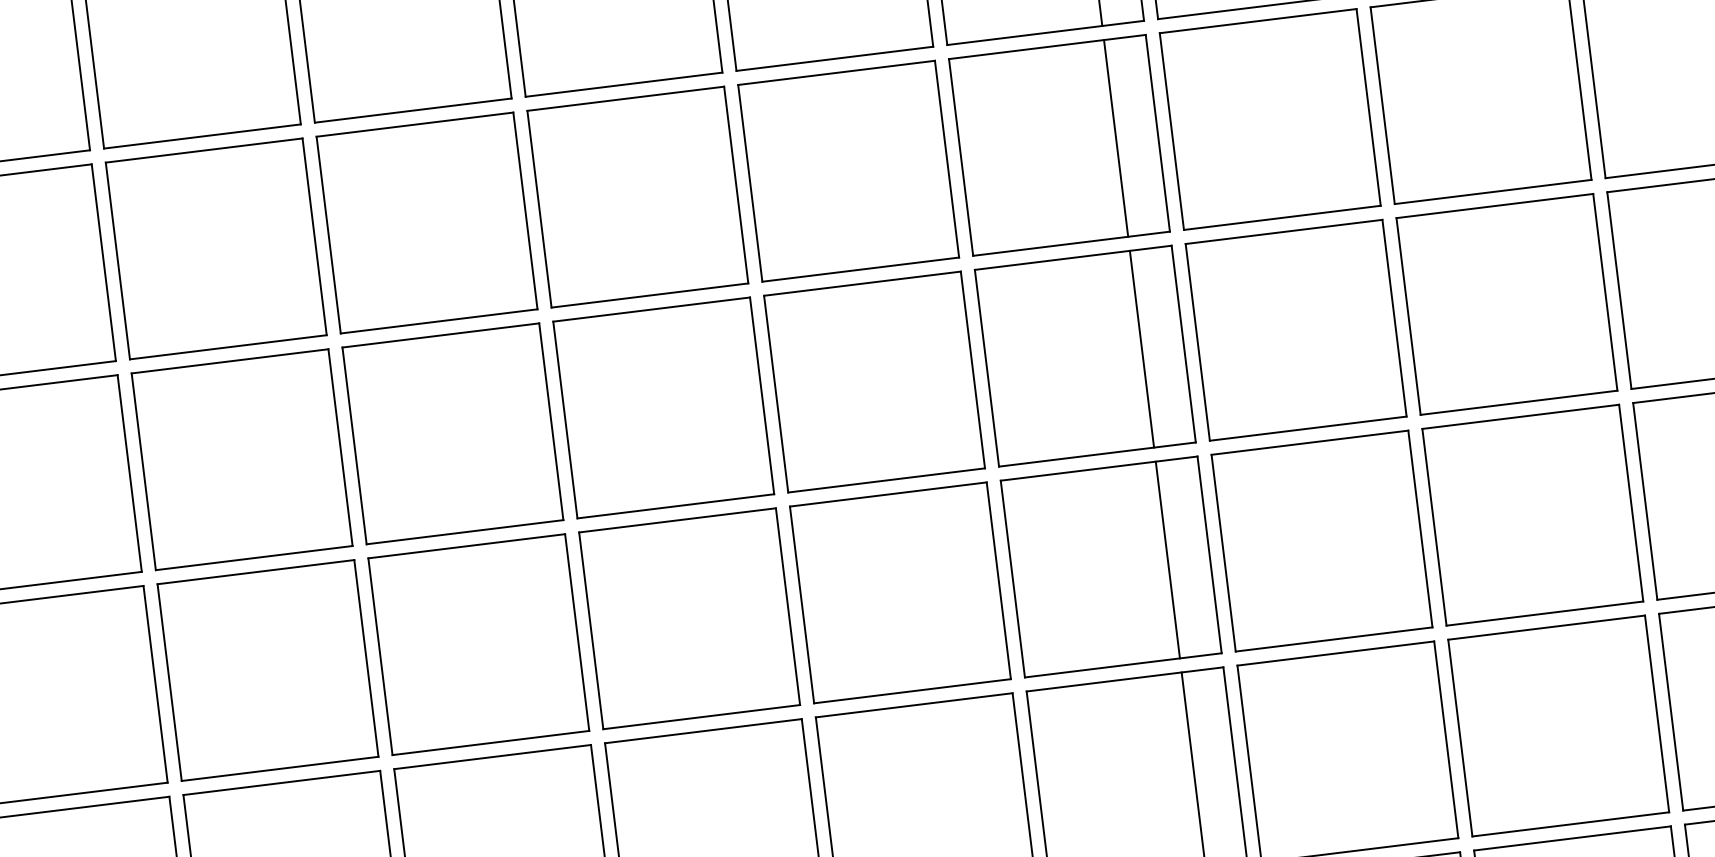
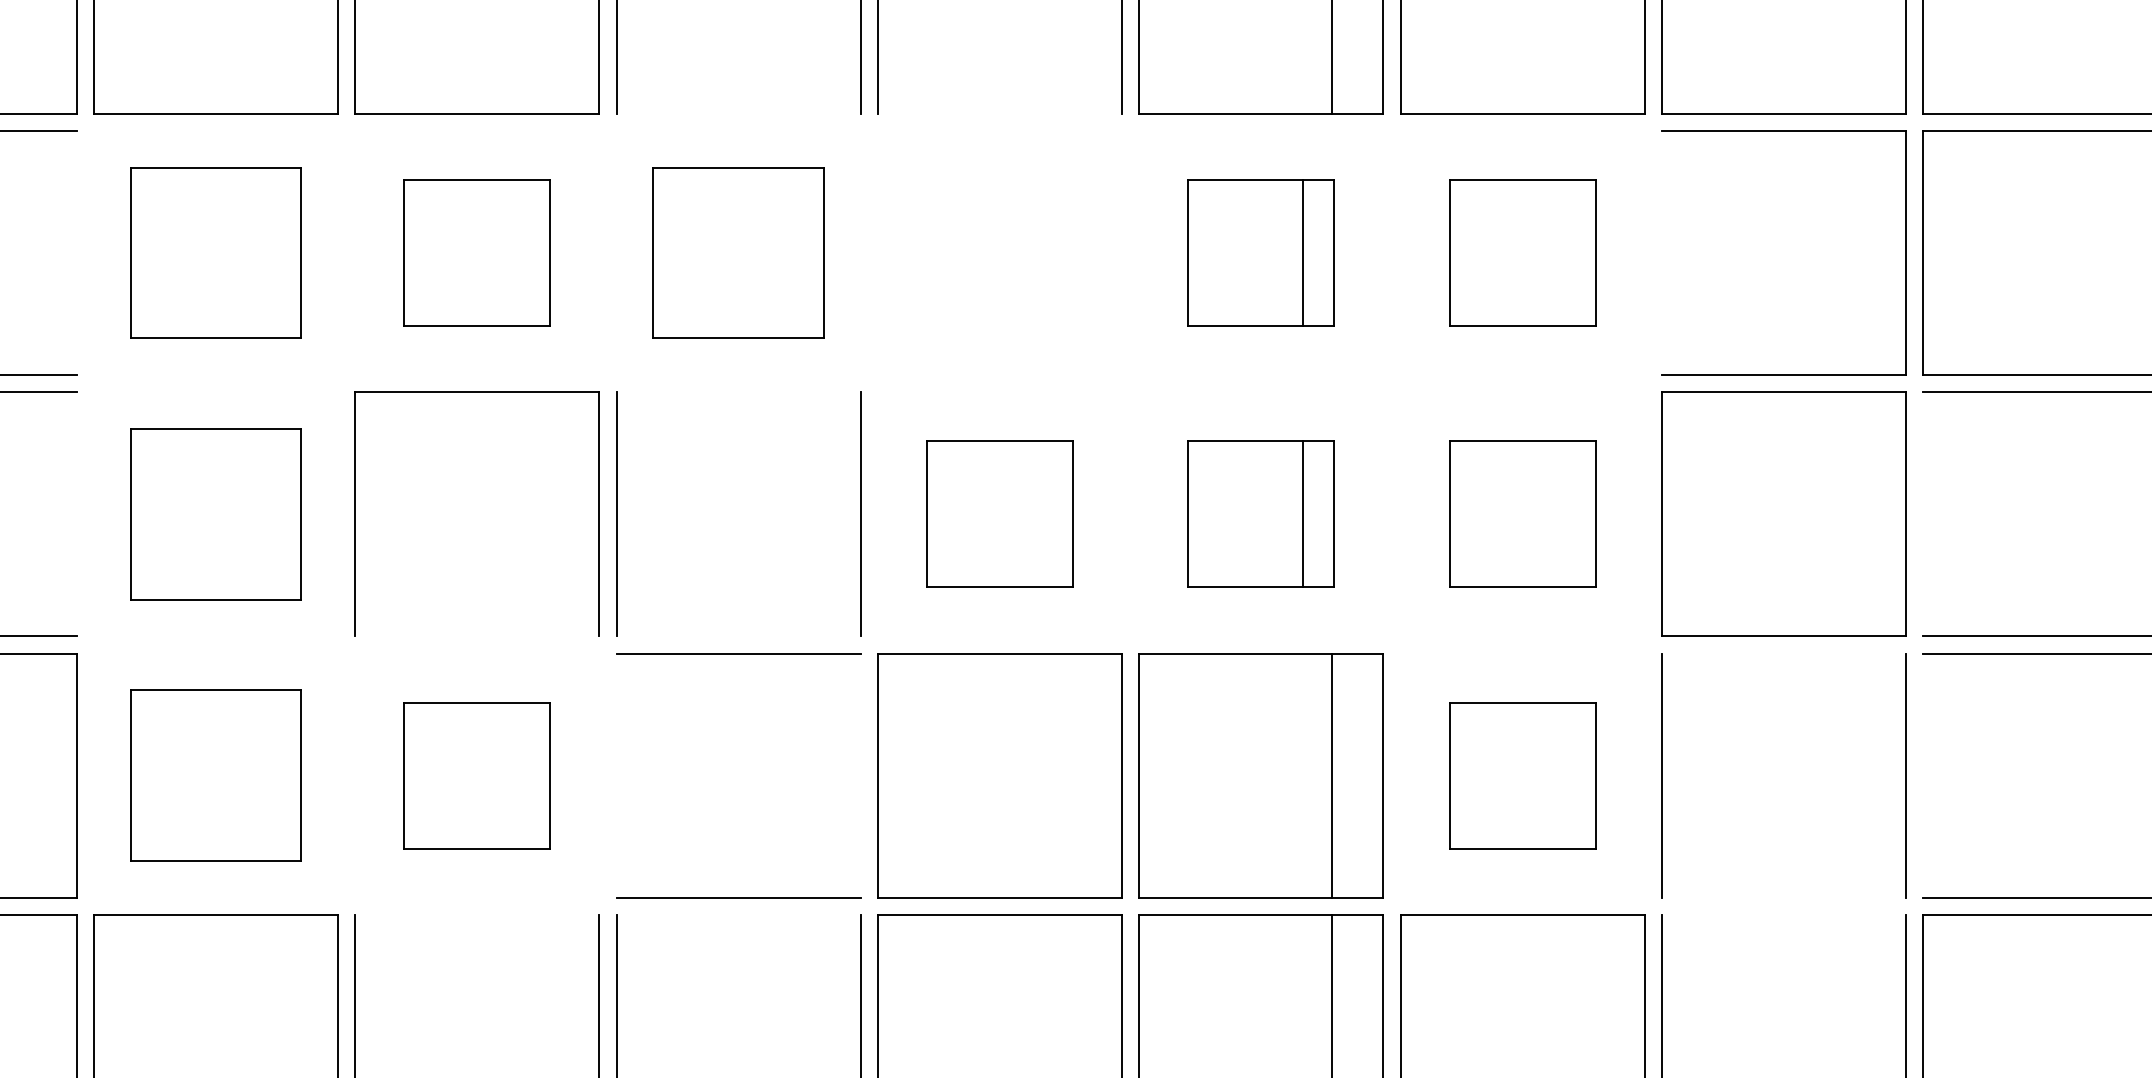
line: (834, 58) -> (999, 113), removed
line: (623, 84) -> (738, 113), removed
line: (1383, 105) -> (1662, 252), removed
part: (1270, 119) -> (1522, 252), size x0.6
part: (1058, 145) -> (1260, 252), size x0.6
part: (848, 170) -> (999, 252), removed
part: (637, 196) -> (738, 252), size x0.7
part: (426, 222) -> (476, 252), size x0.6
part: (215, 248) -> (215, 252), size x0.7
line: (103, 262) -> (76, 252), removed
line: (1619, 290) -> (1923, 514), removed
line: (651, 309) -> (738, 392), removed
part: (1295, 329) -> (1522, 513), size x0.6
part: (1084, 355) -> (1260, 513), size x0.6
part: (874, 381) -> (999, 513), size x0.6
line: (1520, 416) -> (1783, 653), removed
part: (241, 459) -> (215, 513), size x0.7
line: (129, 473) -> (76, 514), removed
line: (1645, 501) -> (1923, 775), removed
line: (675, 506) -> (738, 636), removed
line: (465, 532) -> (477, 636), removed
part: (1321, 540) -> (1522, 775), size x0.6
line: (787, 606) -> (860, 775), removed
line: (1544, 613) -> (1783, 897), removed
line: (1546, 628) -> (1783, 915), removed
line: (591, 630) -> (616, 775), removed
part: (478, 644) -> (476, 775), size x0.6
part: (267, 670) -> (215, 775), size x0.7
line: (703, 731) -> (738, 915), removed
line: (492, 757) -> (477, 915), removed

